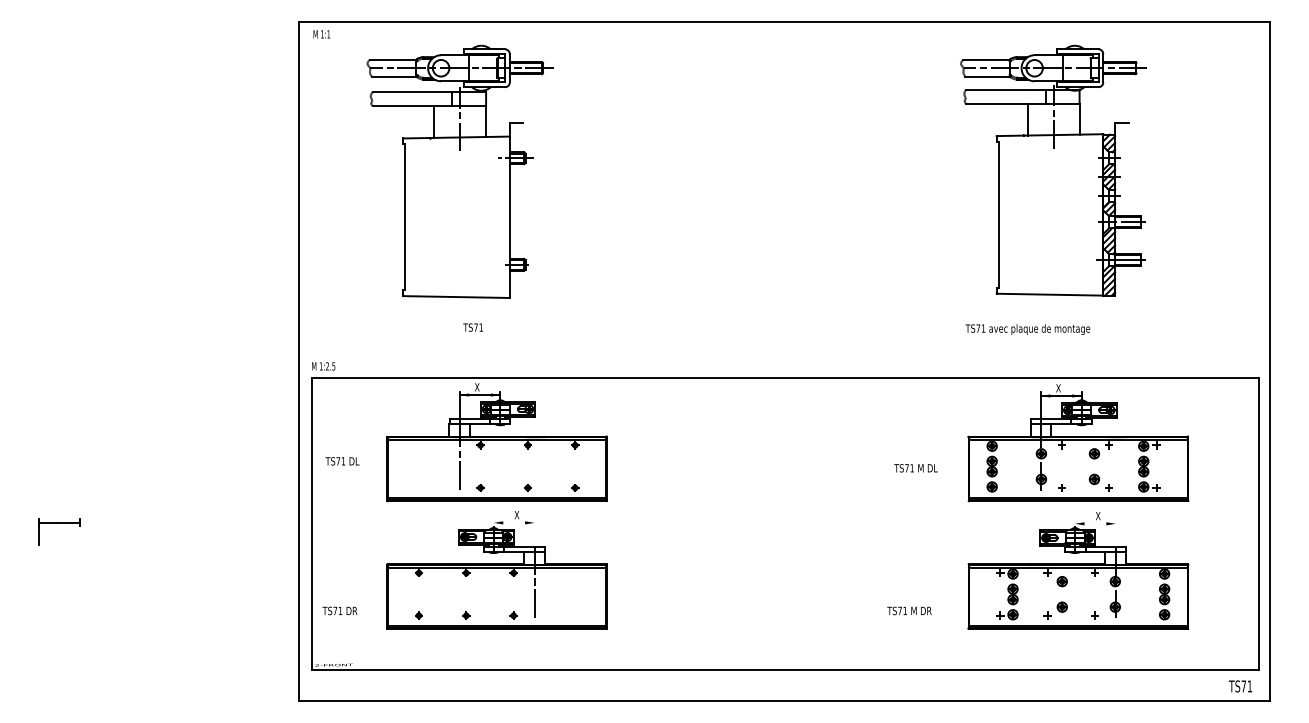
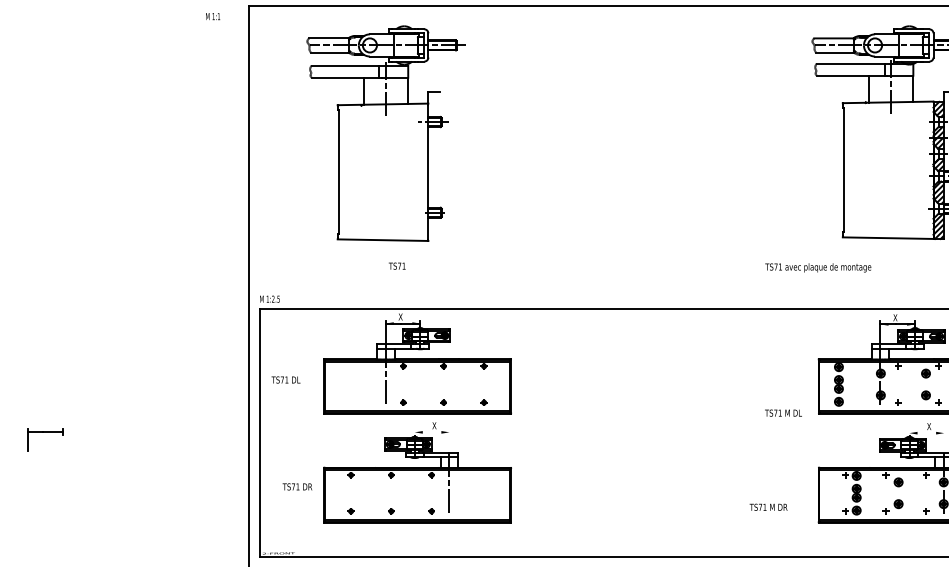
text: (321, 34) -> (212, 16), moved
text: (1027, 329) -> (817, 267), moved
text: (915, 468) -> (783, 413), moved
text: (339, 610) -> (297, 486), moved

